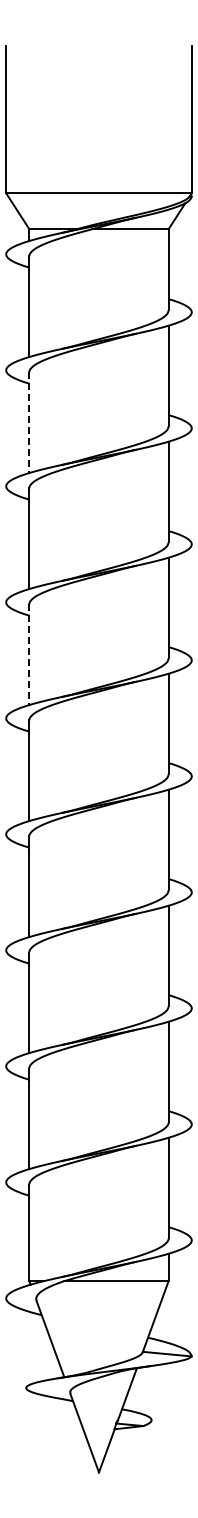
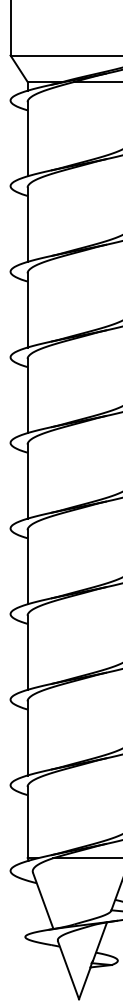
line: (29, 423) -> (27, 225), dashed -> solid
line: (29, 655) -> (27, 396), dashed -> solid

